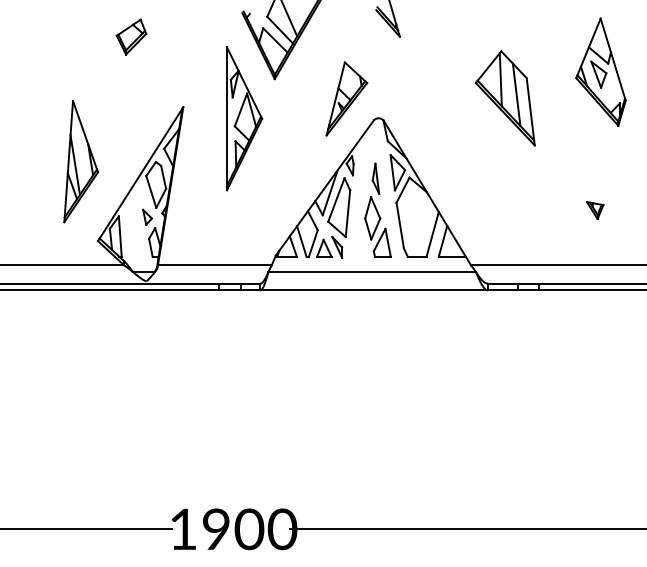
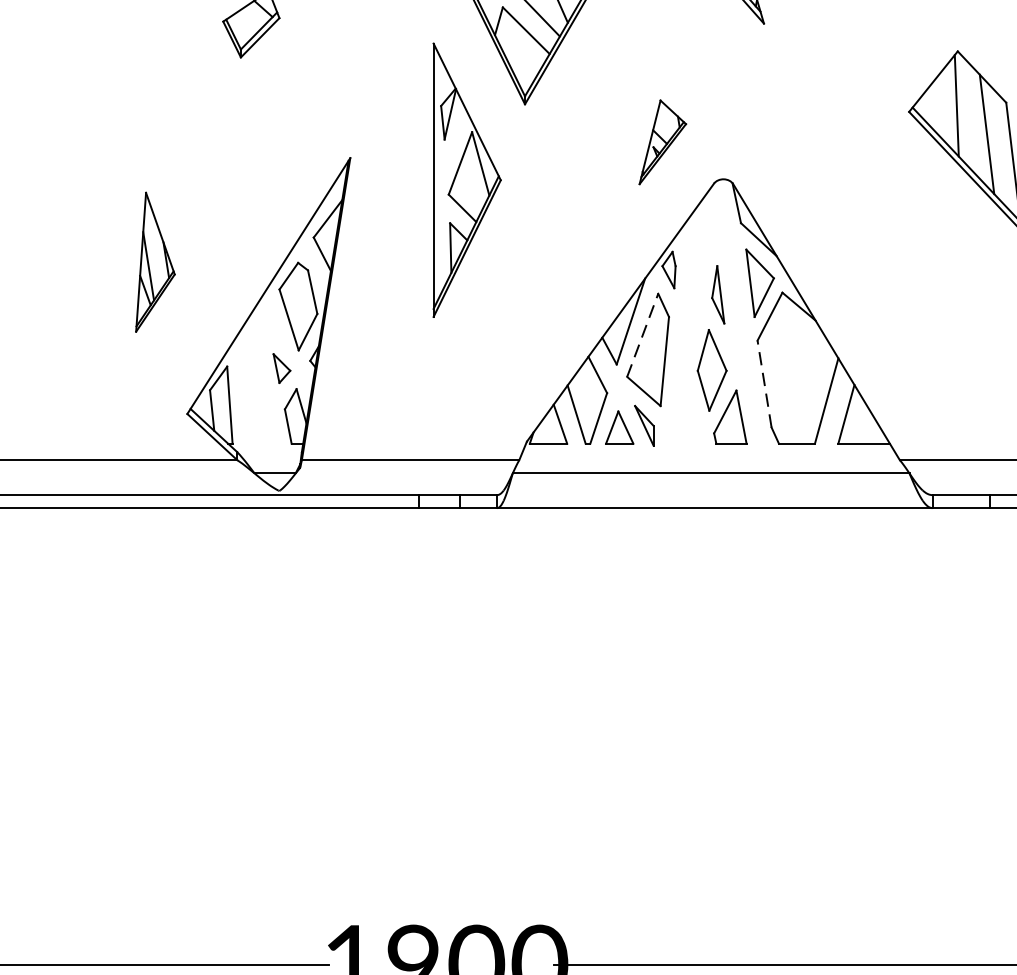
part: (346, 98) -> (662, 141), size x0.6
part: (81, 161) -> (155, 261), size x0.6
line: (336, 199) -> (642, 334), solid -> dashed
line: (400, 225) -> (765, 384), solid -> dashed

